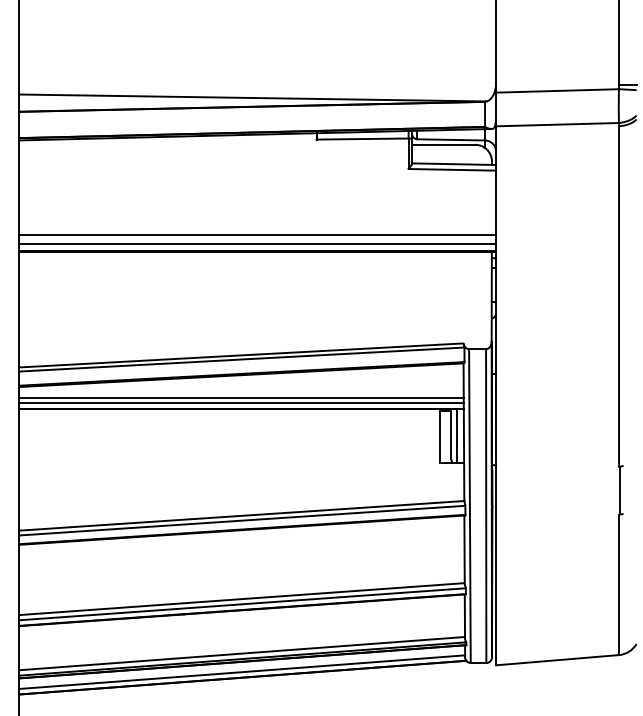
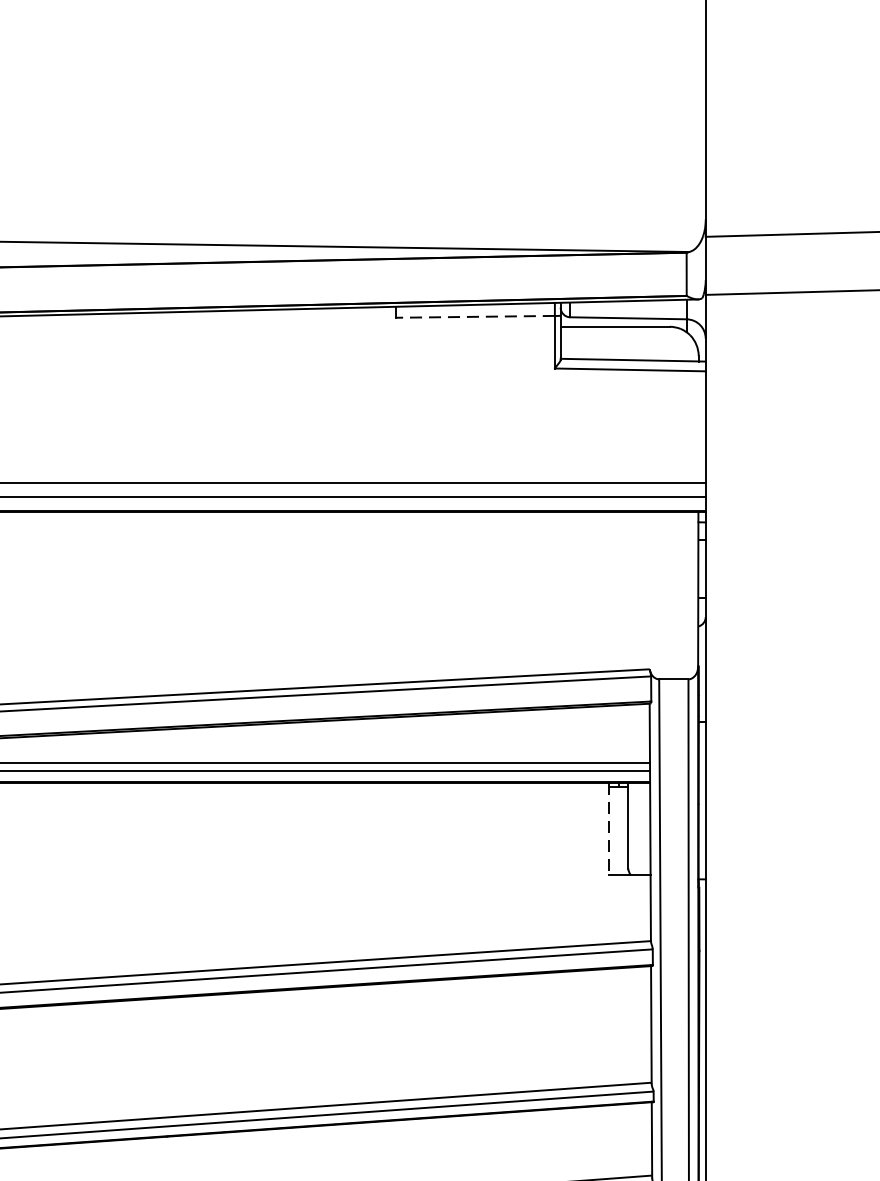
line: (362, 139) -> (475, 317), solid -> dashed
line: (440, 435) -> (609, 828), solid -> dashed
line: (456, 435) -> (637, 828), removed

